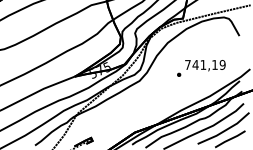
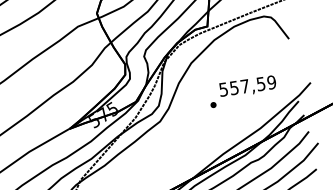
text: (201, 64) -> (242, 86), 741,19 -> 557,59

